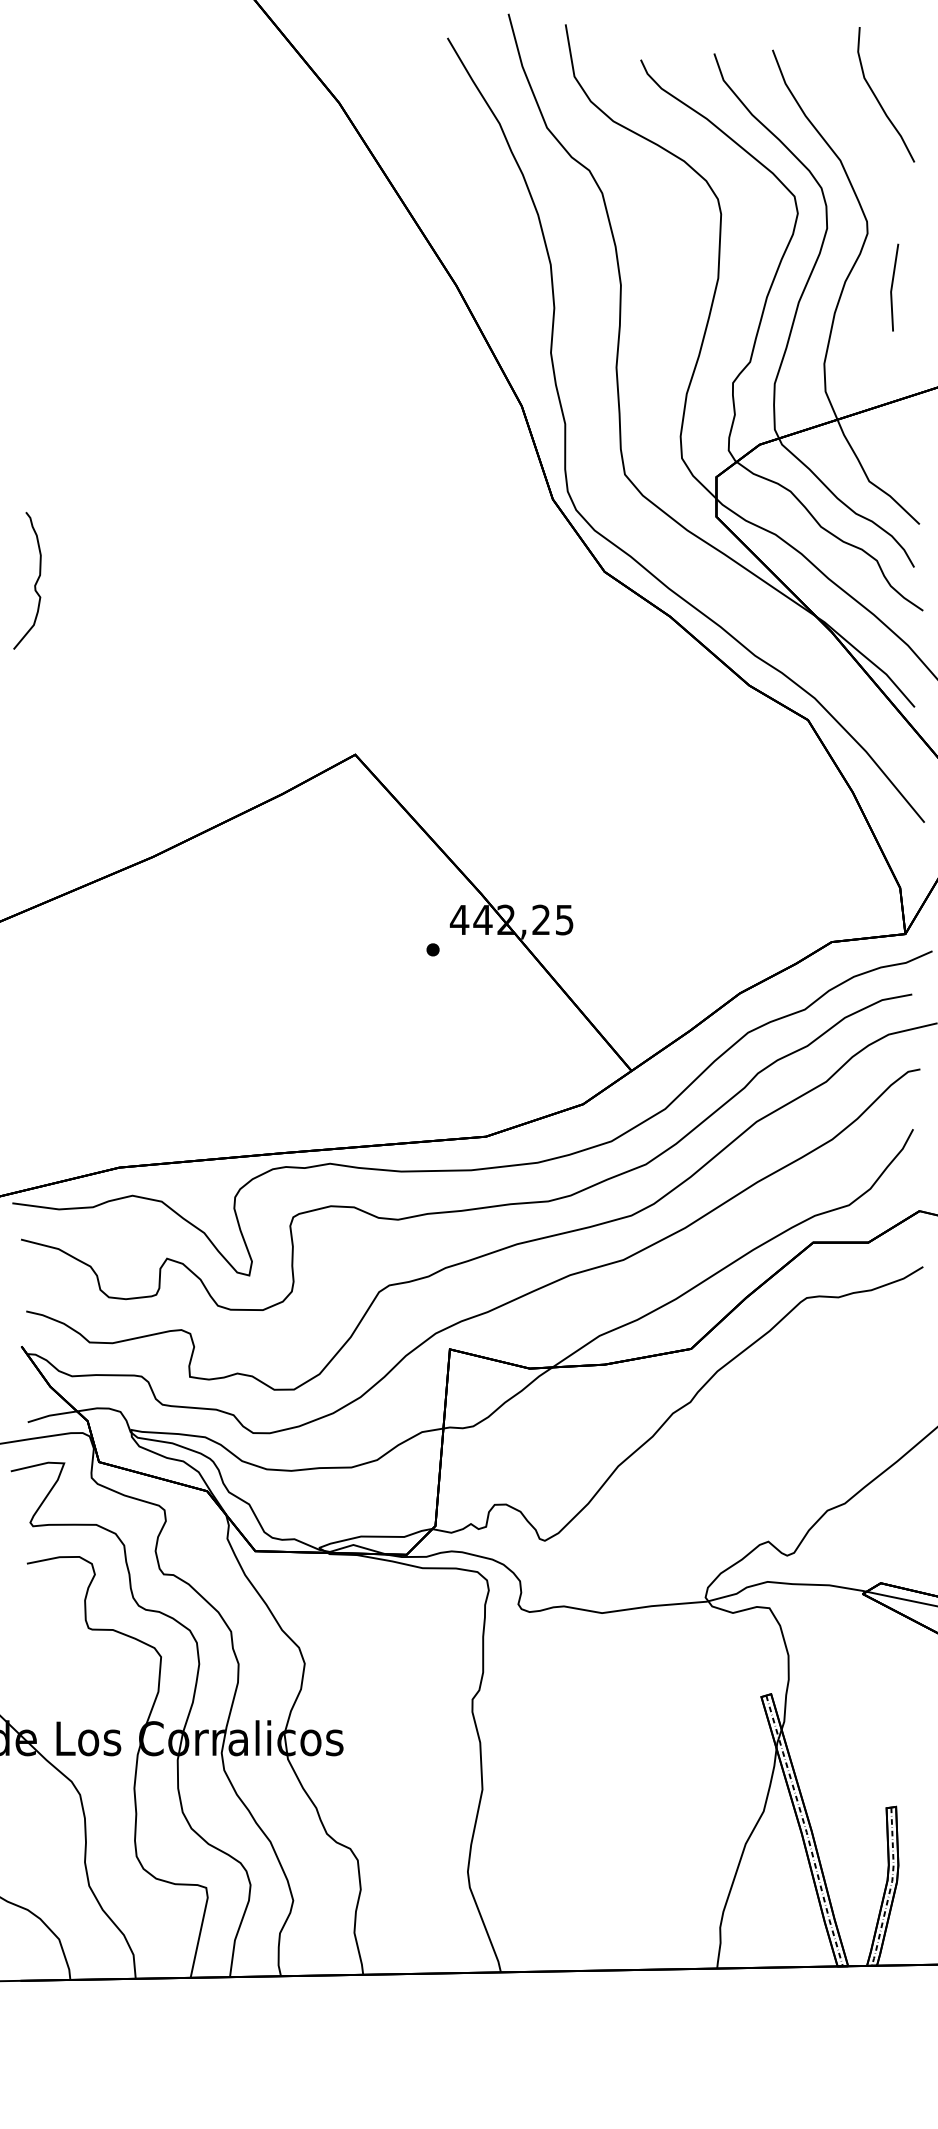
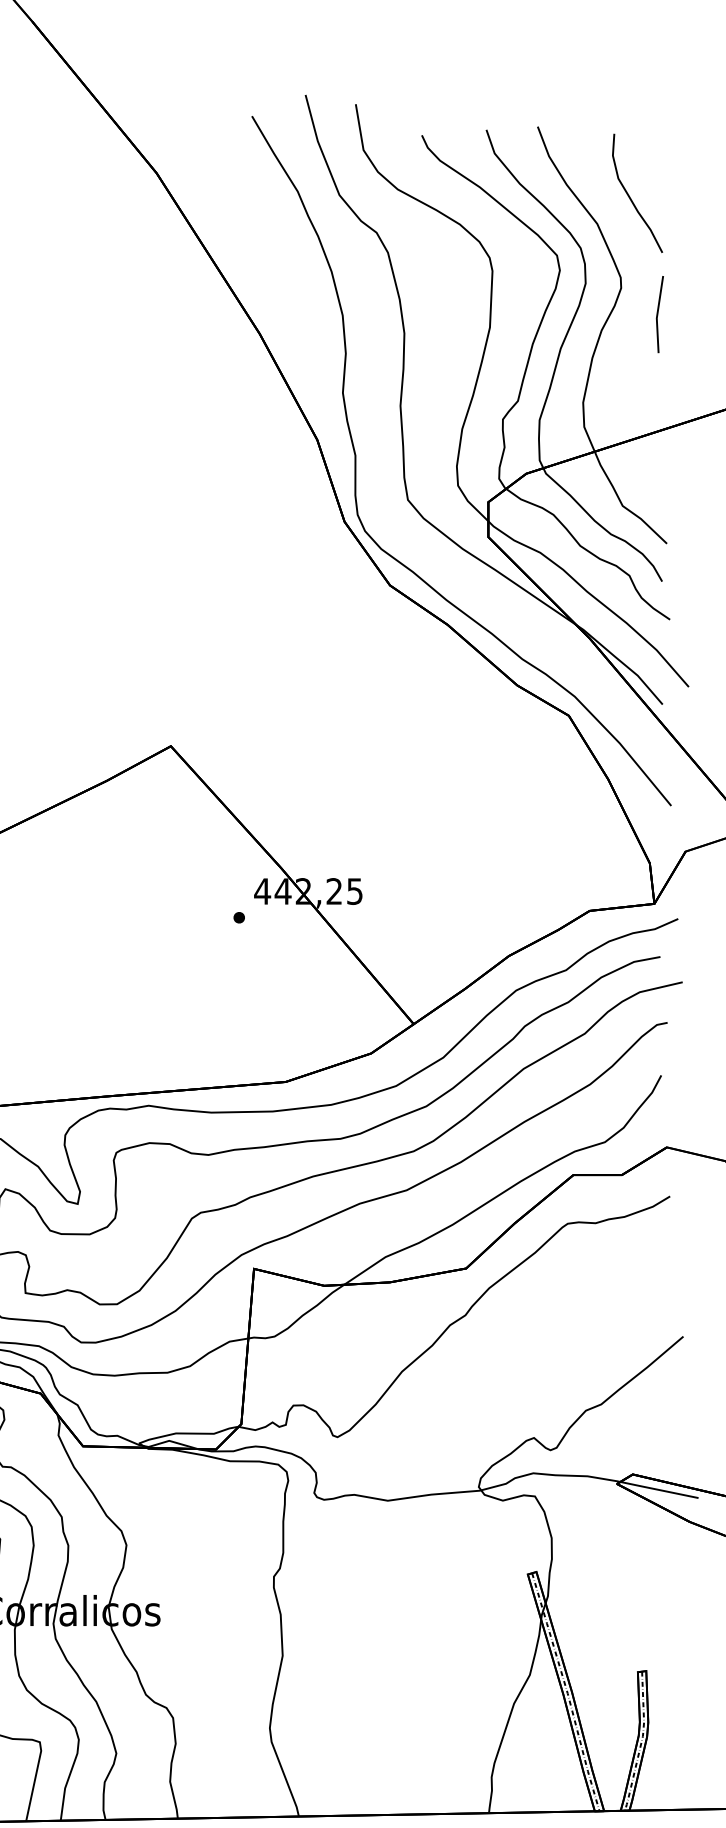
curve: (878, 99) -> (630, 197), moved
line: (892, 287) -> (658, 314), moved

